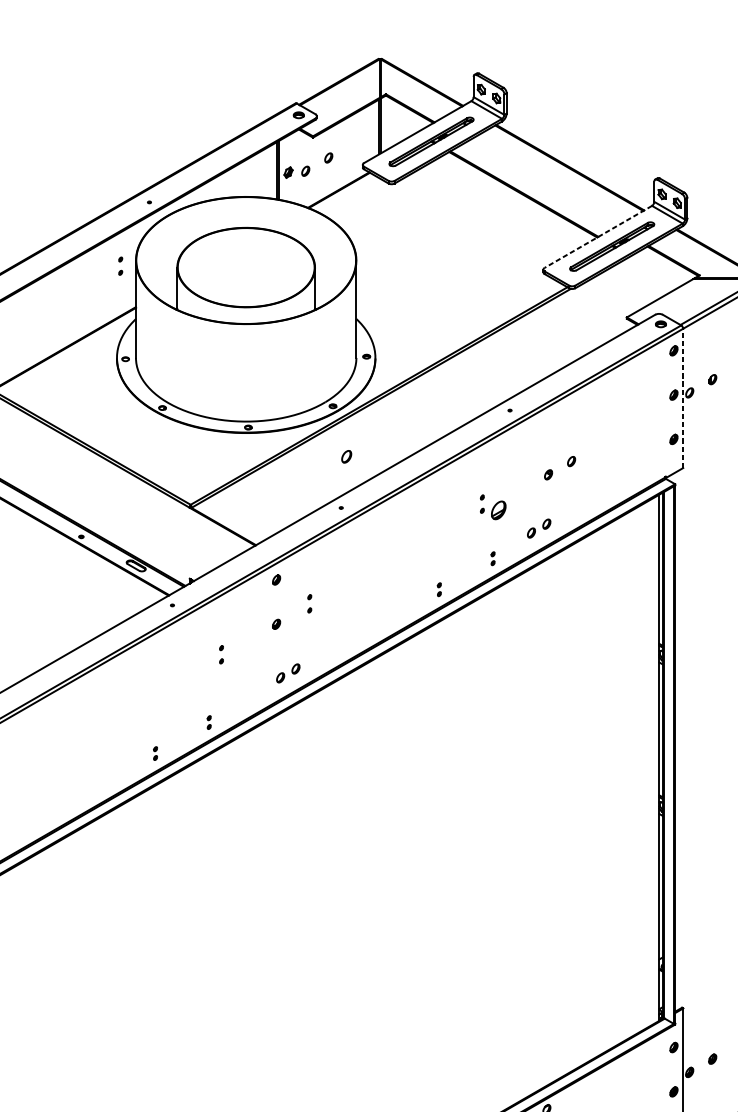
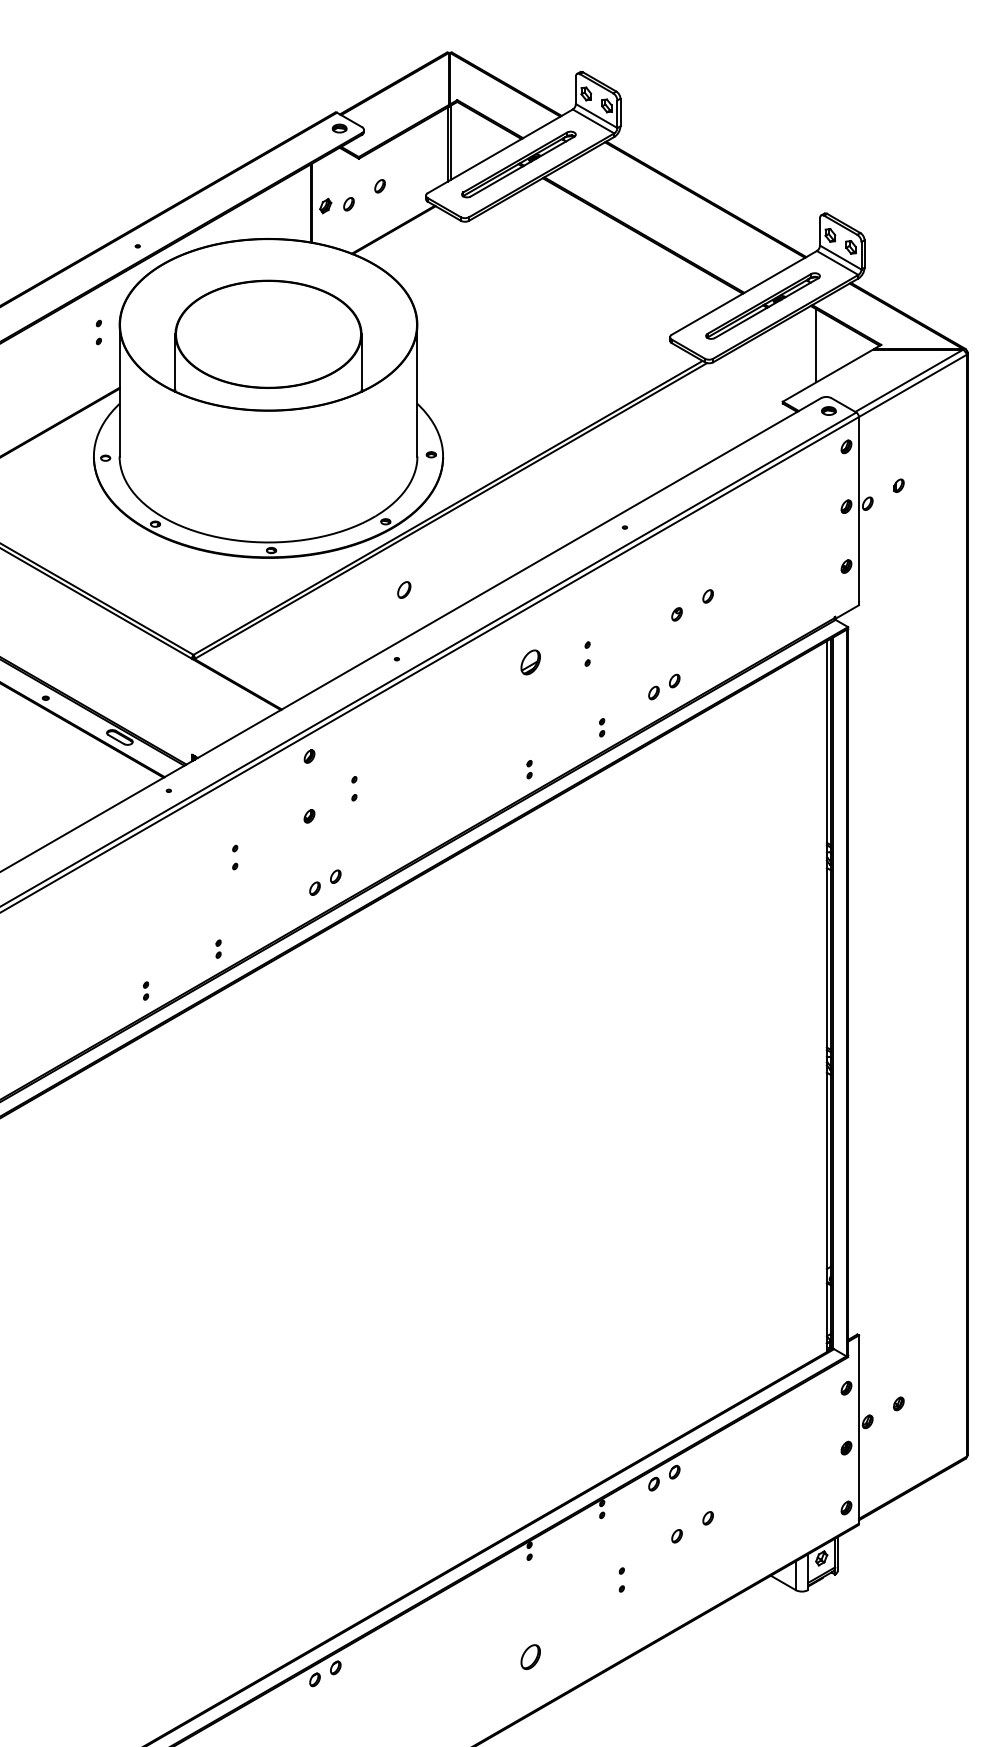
line: (598, 236) -> (744, 292), dashed -> solid
line: (651, 275) -> (816, 345), added
line: (682, 397) -> (858, 510), dashed -> solid
part: (498, 510) -> (530, 662), moved

